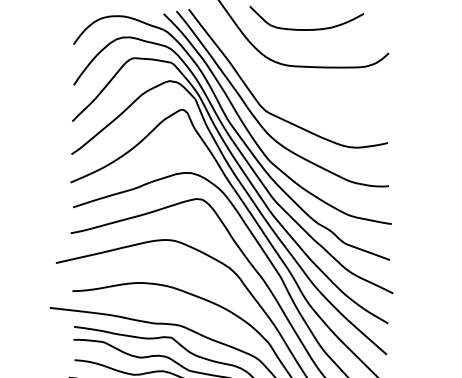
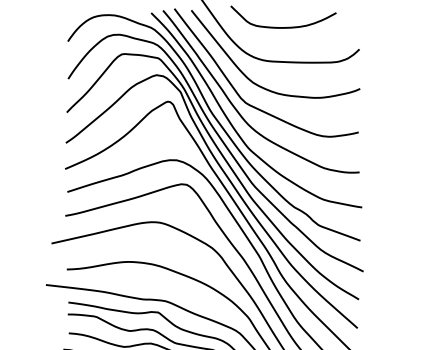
curve: (281, 92) -> (260, 85), added

